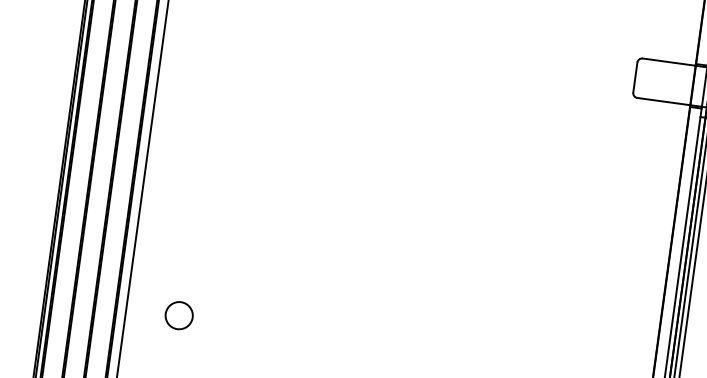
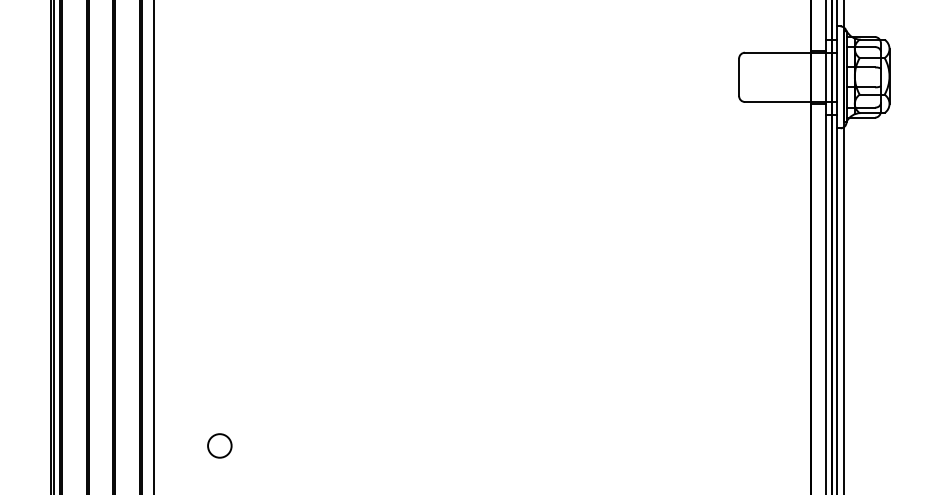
circle: (179, 315) -> (219, 445), size x0.7

